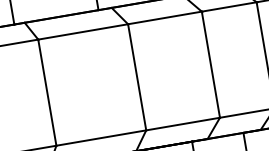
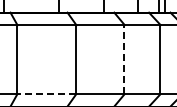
line: (210, 64) -> (124, 59), solid -> dashed
line: (100, 138) -> (46, 94), solid -> dashed

